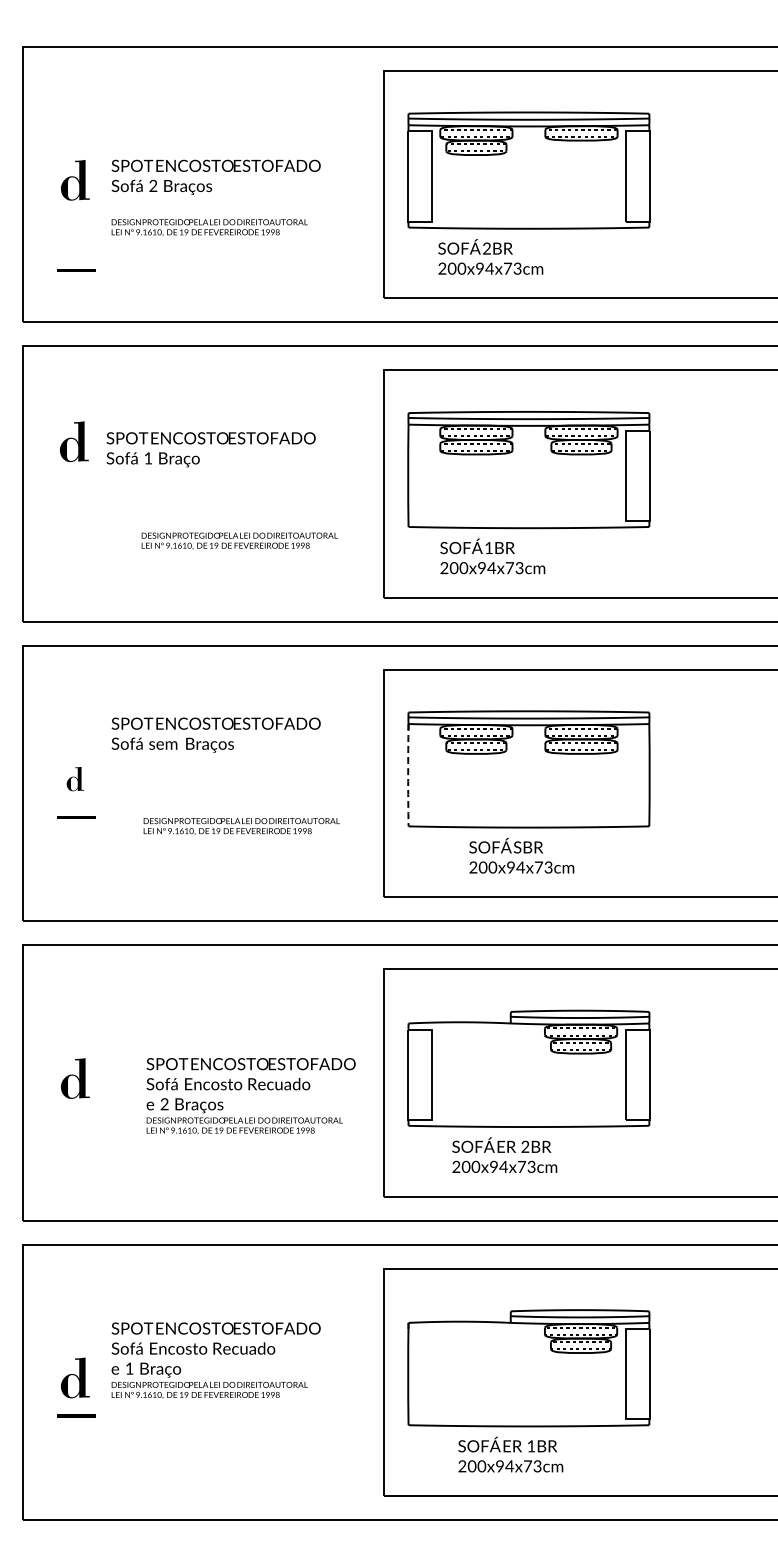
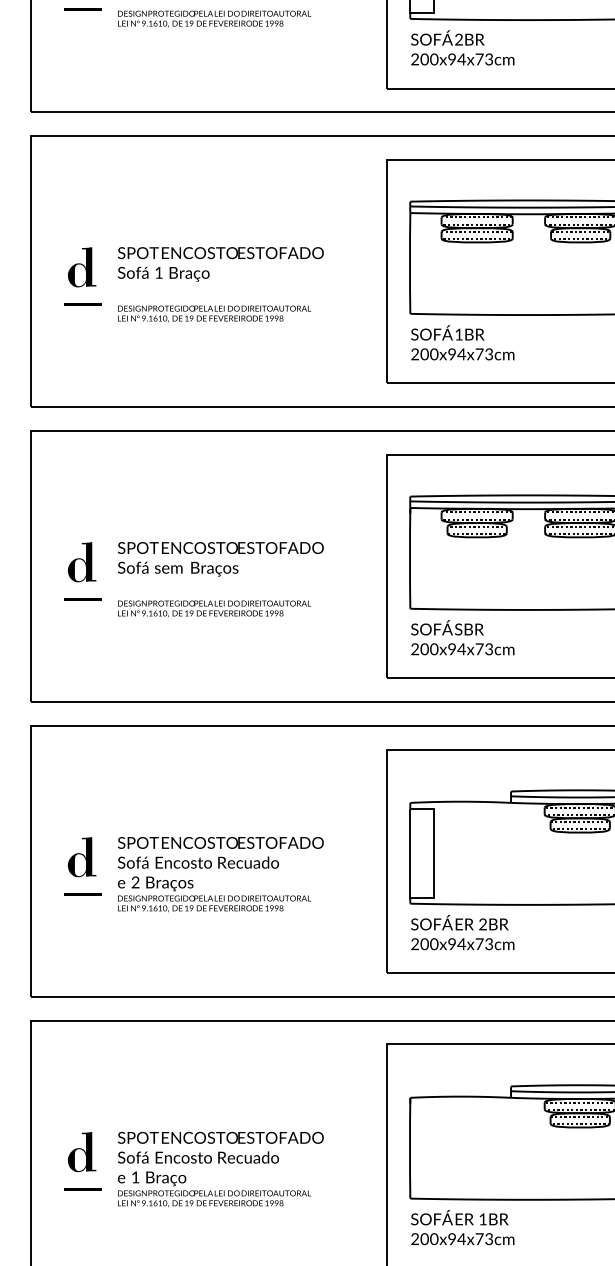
text: (490, 256) -> (462, 47), moved
line: (76, 270) -> (83, 9), moved
part: (74, 441) -> (82, 267), moved
text: (210, 449) -> (220, 264), moved
fill: (76, 517) -> (83, 304), added
text: (239, 540) -> (214, 313), moved
text: (492, 556) -> (462, 342), moved
text: (215, 734) -> (220, 558), moved
arc: (408, 775) -> (410, 558), dashed -> solid
part: (75, 778) -> (82, 561), size x1.67
text: (241, 826) -> (214, 608), moved
text: (521, 855) -> (462, 637), moved
text: (250, 1096) -> (220, 874), moved
fill: (76, 1116) -> (83, 894), added
text: (504, 1154) -> (462, 931), moved
text: (215, 1360) -> (220, 1169), moved
text: (510, 1454) -> (462, 1227), moved

